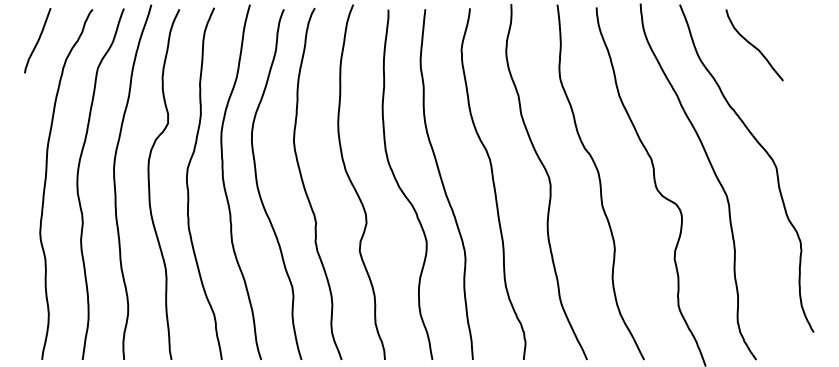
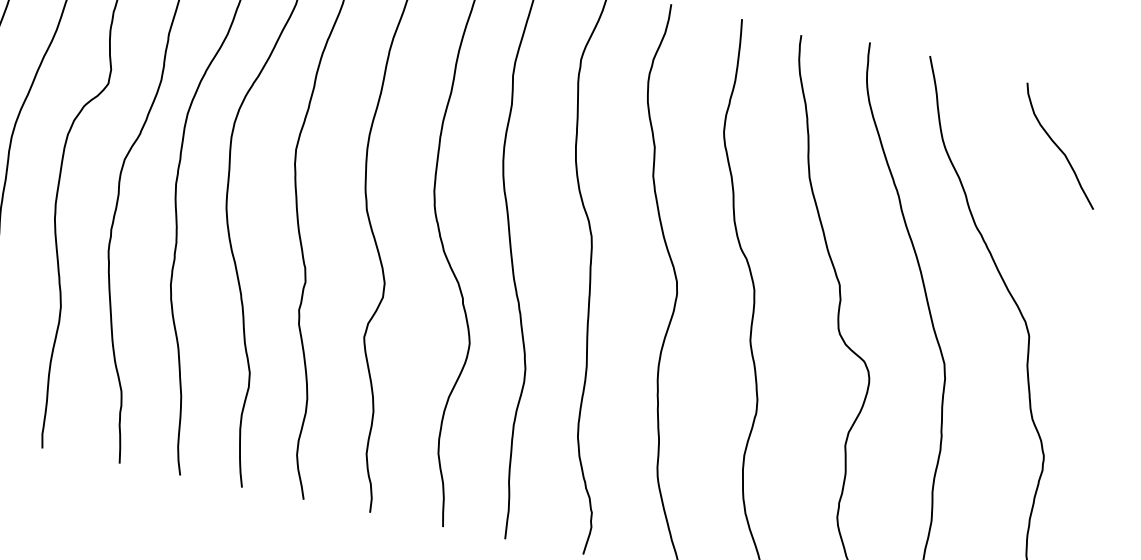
curve: (754, 45) -> (1059, 146), moved

